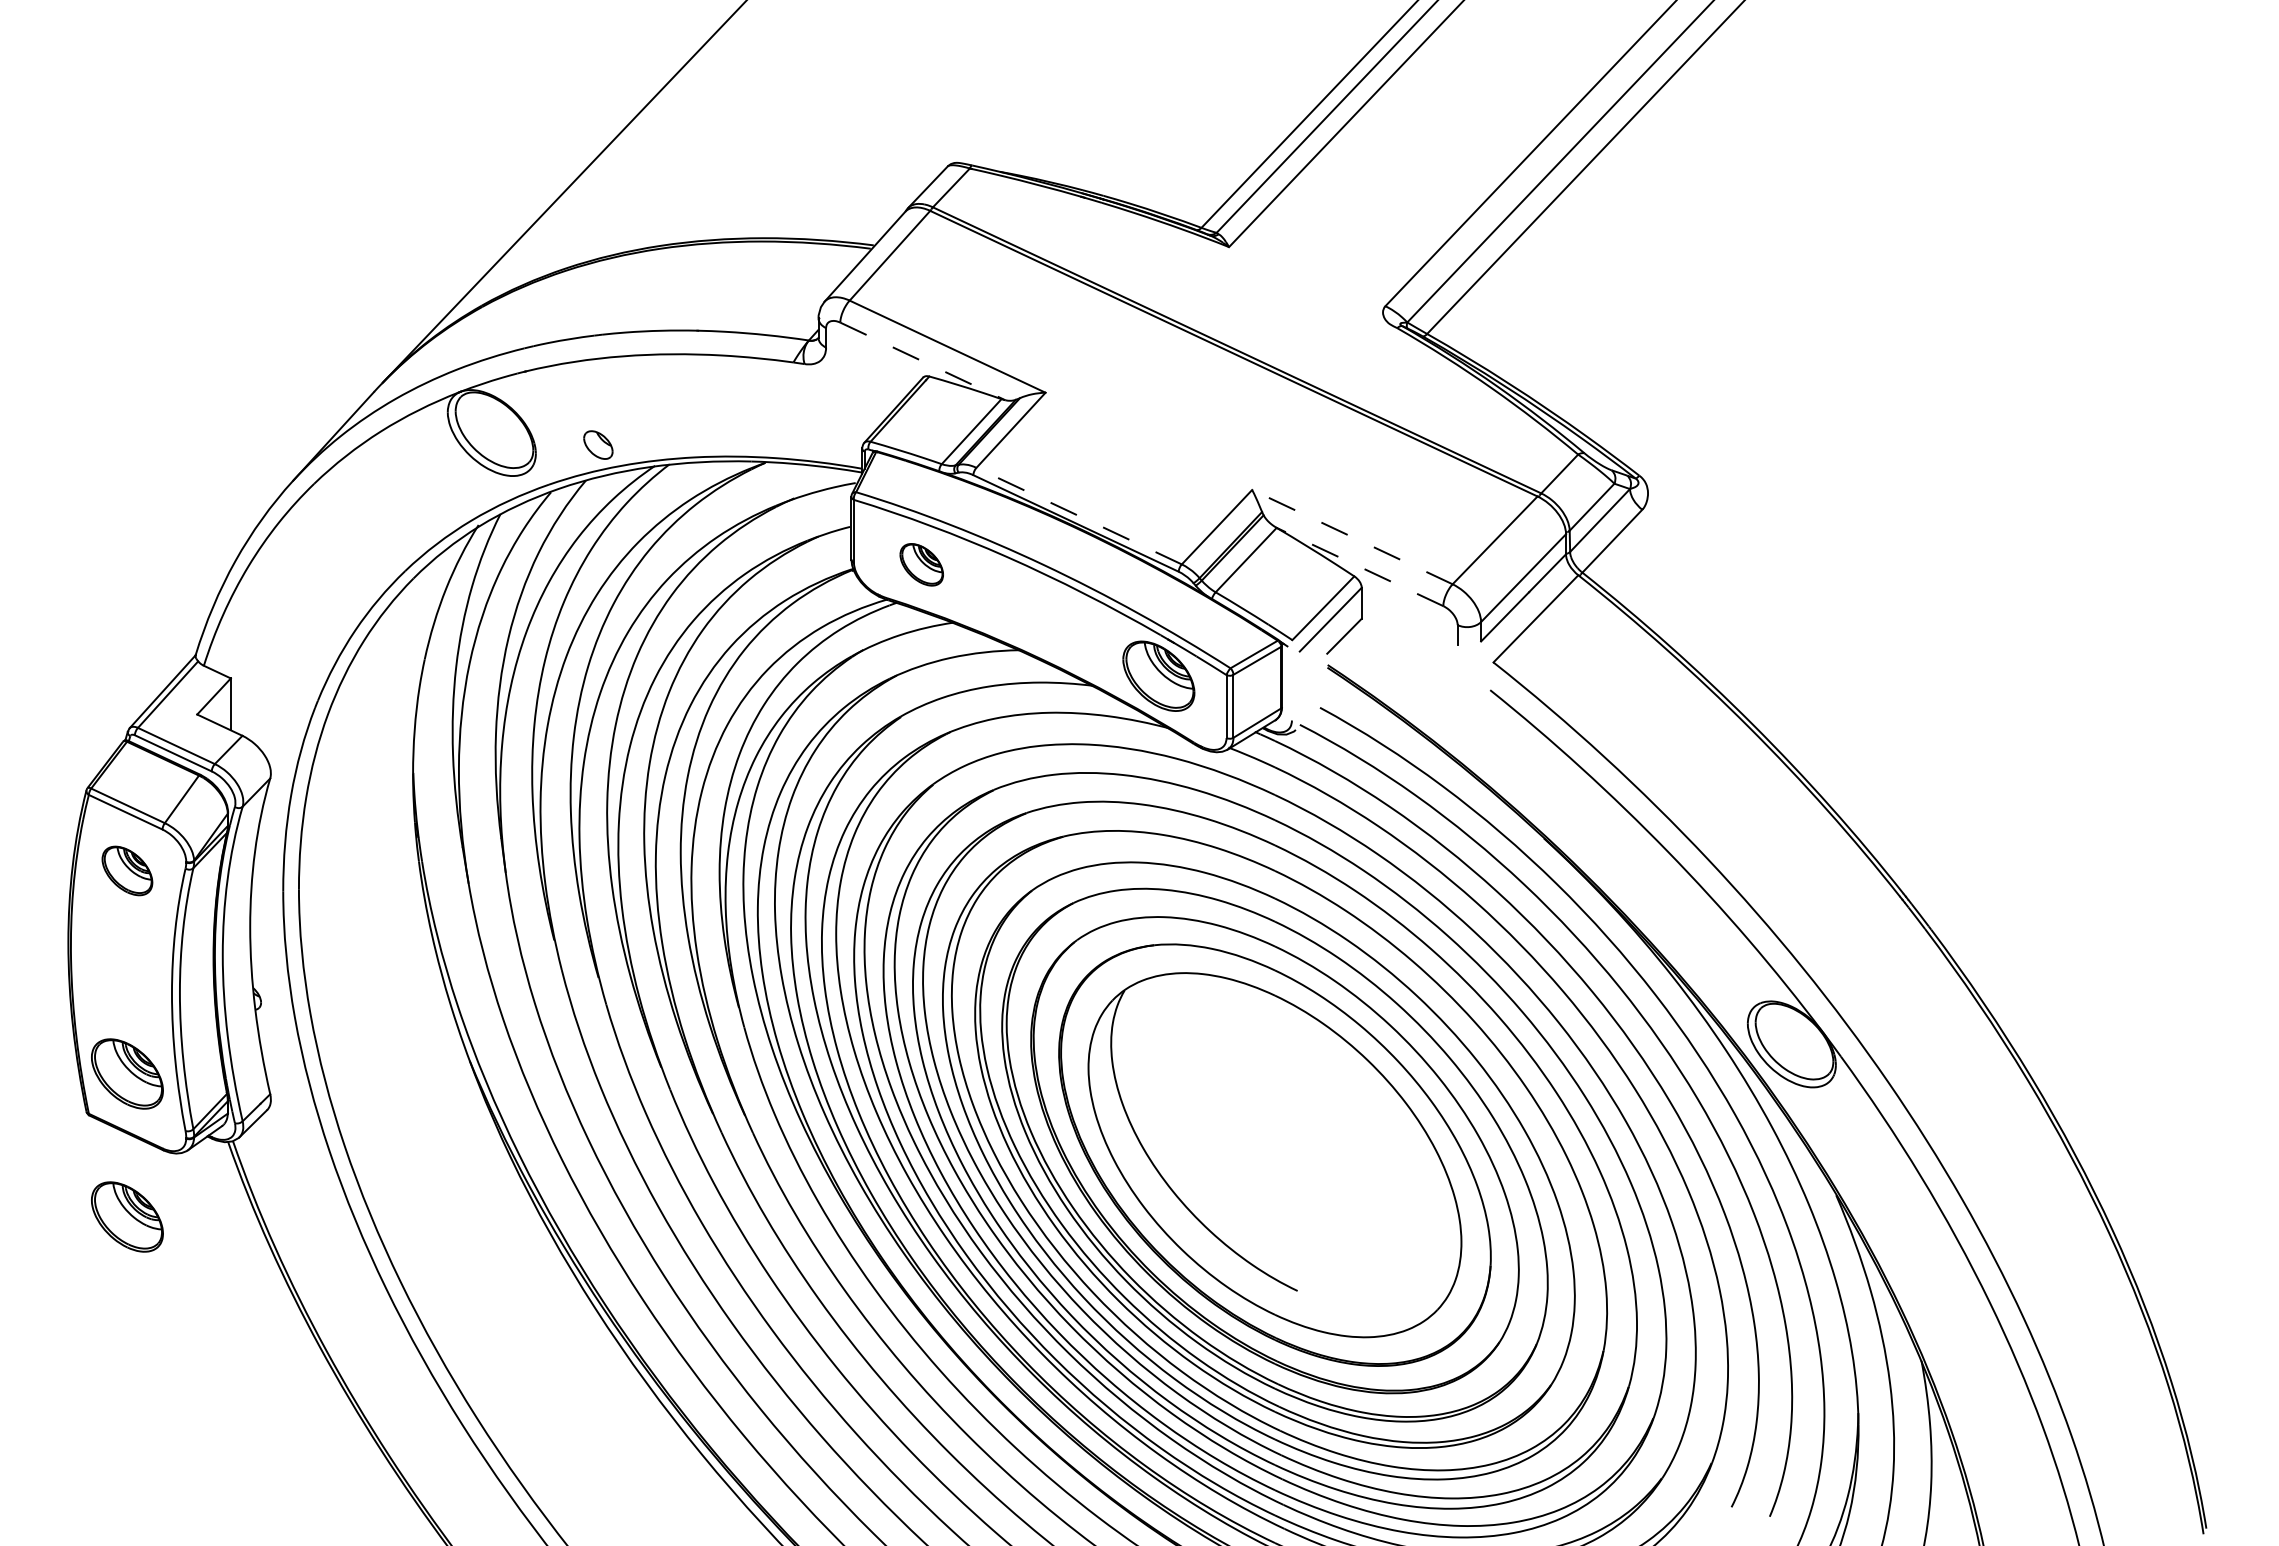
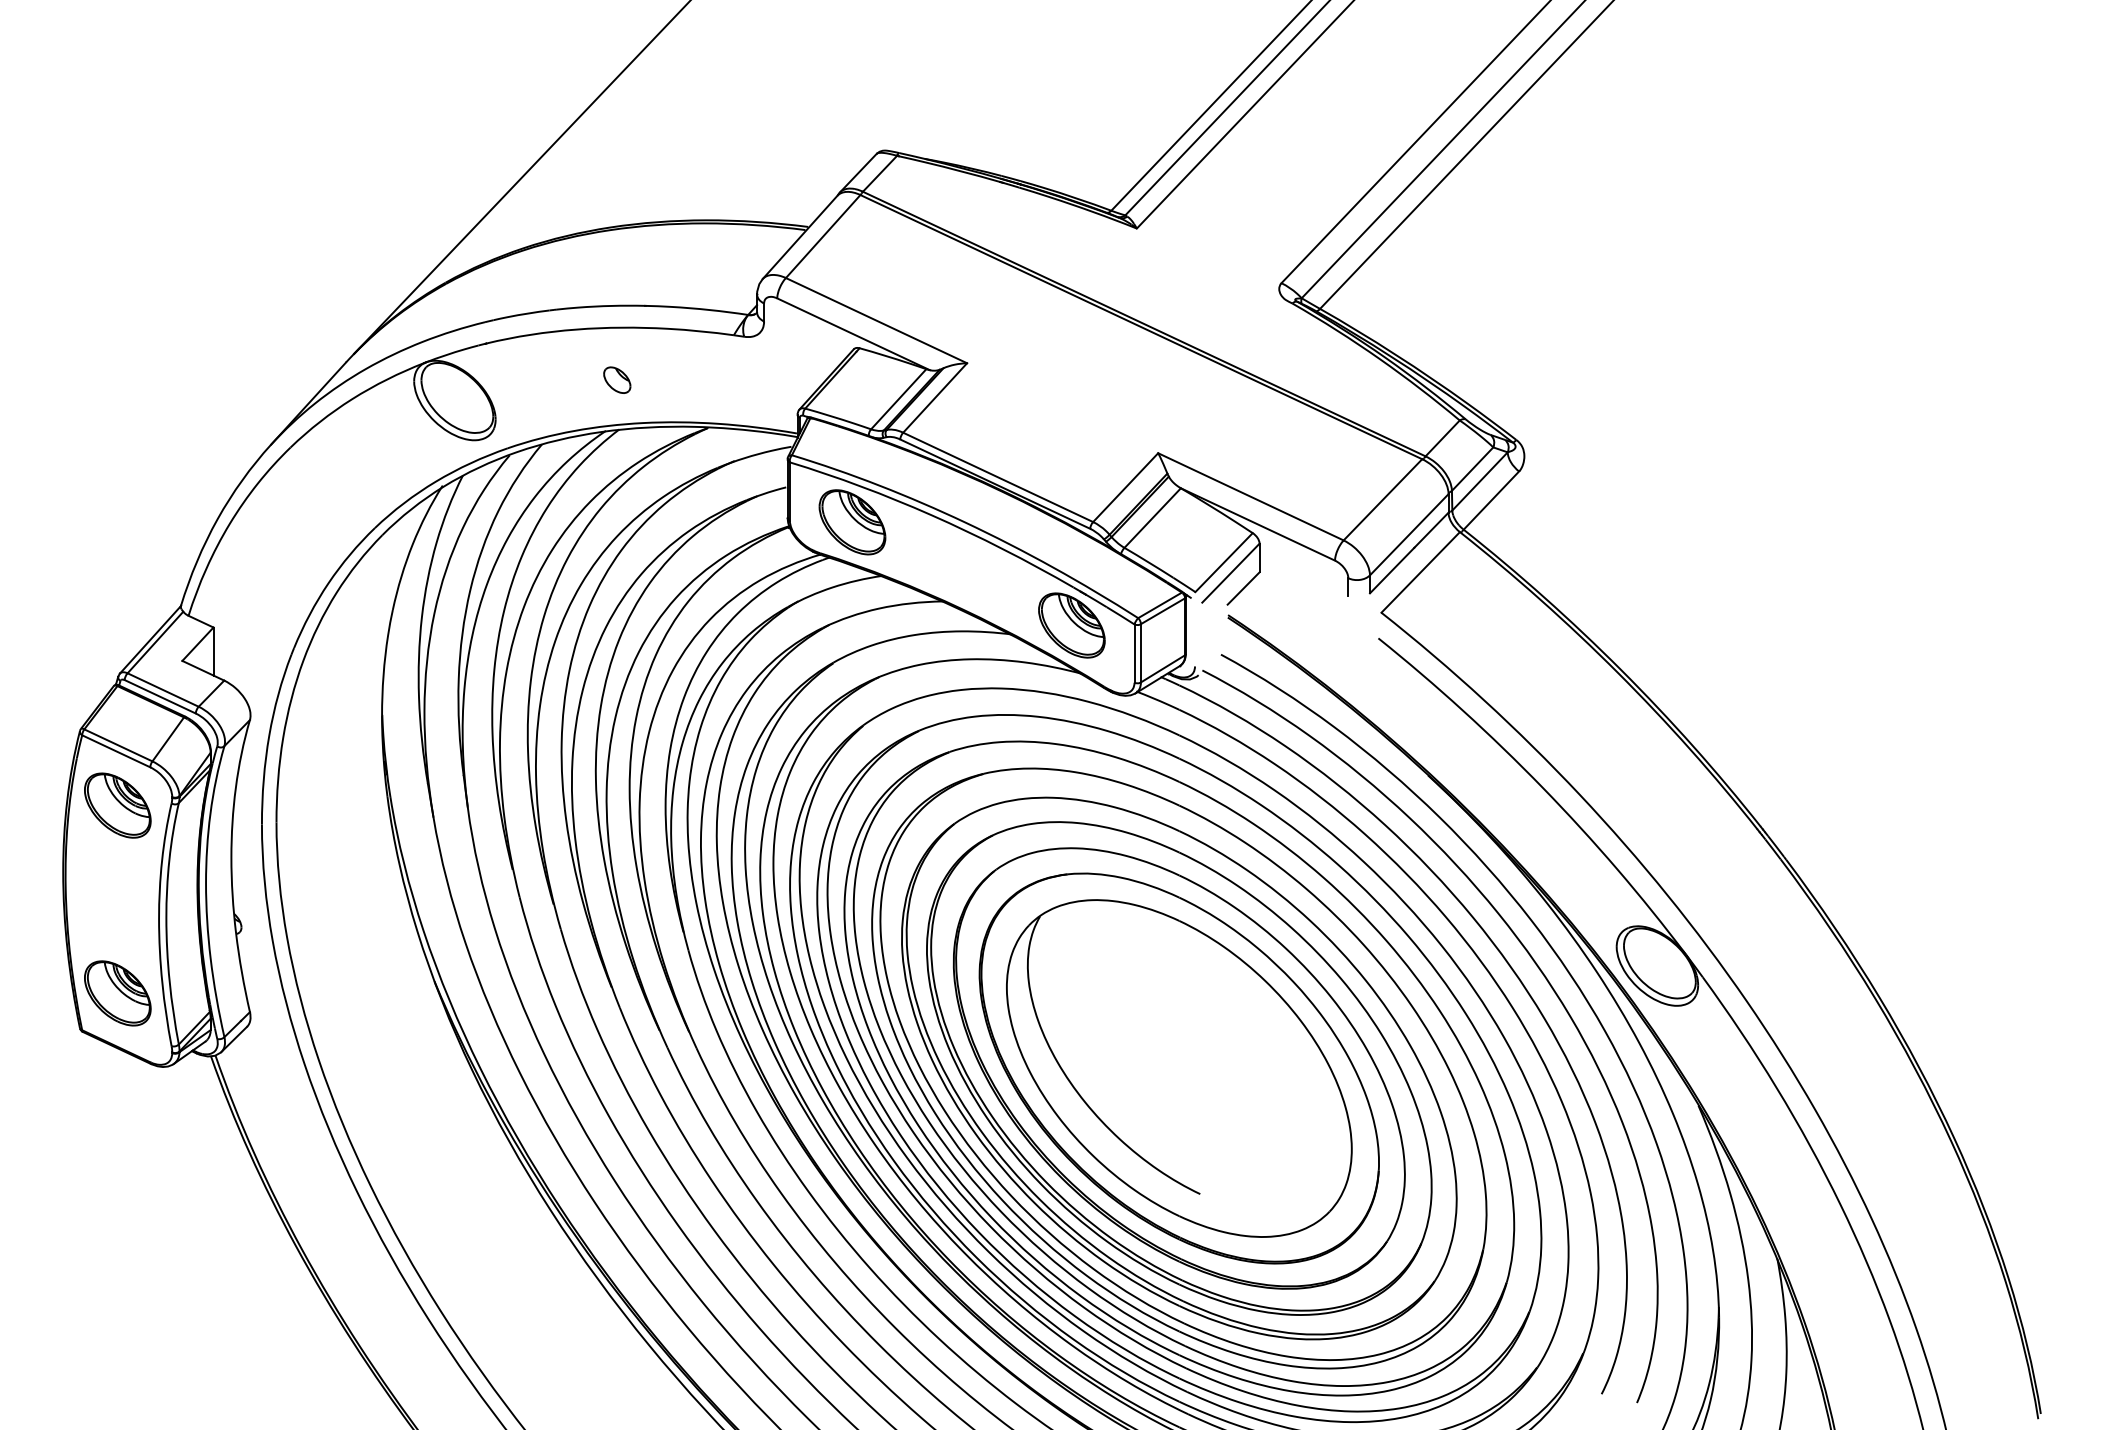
line: (923, 361) -> (854, 334), dashed -> solid
part: (598, 444) -> (617, 379), moved
line: (1078, 515) -> (997, 476), dashed -> solid
line: (1352, 537) -> (1251, 497), dashed -> solid
part: (921, 564) -> (852, 522), size x1.67
line: (1359, 566) -> (1257, 523), dashed -> solid
part: (127, 870) -> (117, 805), size x1.43
part: (127, 1216) -> (117, 1125), removed

